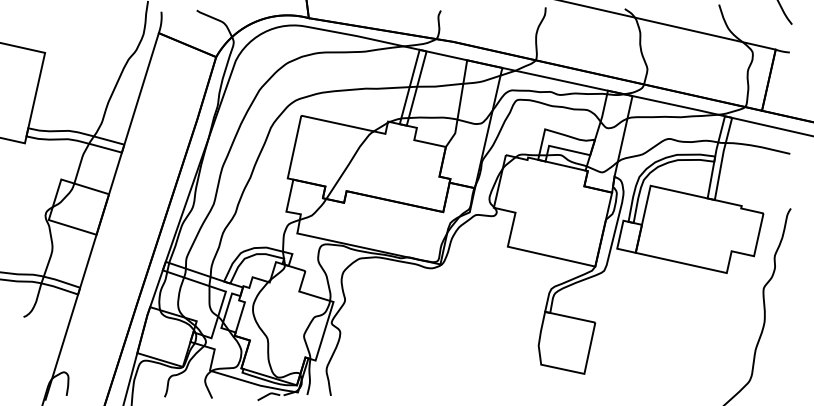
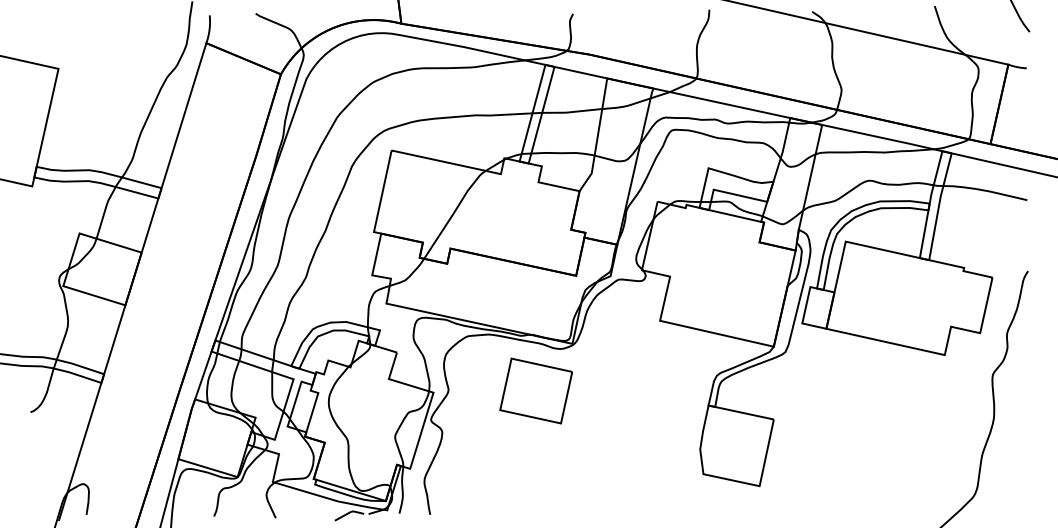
part: (412, 300) -> (536, 390), added

